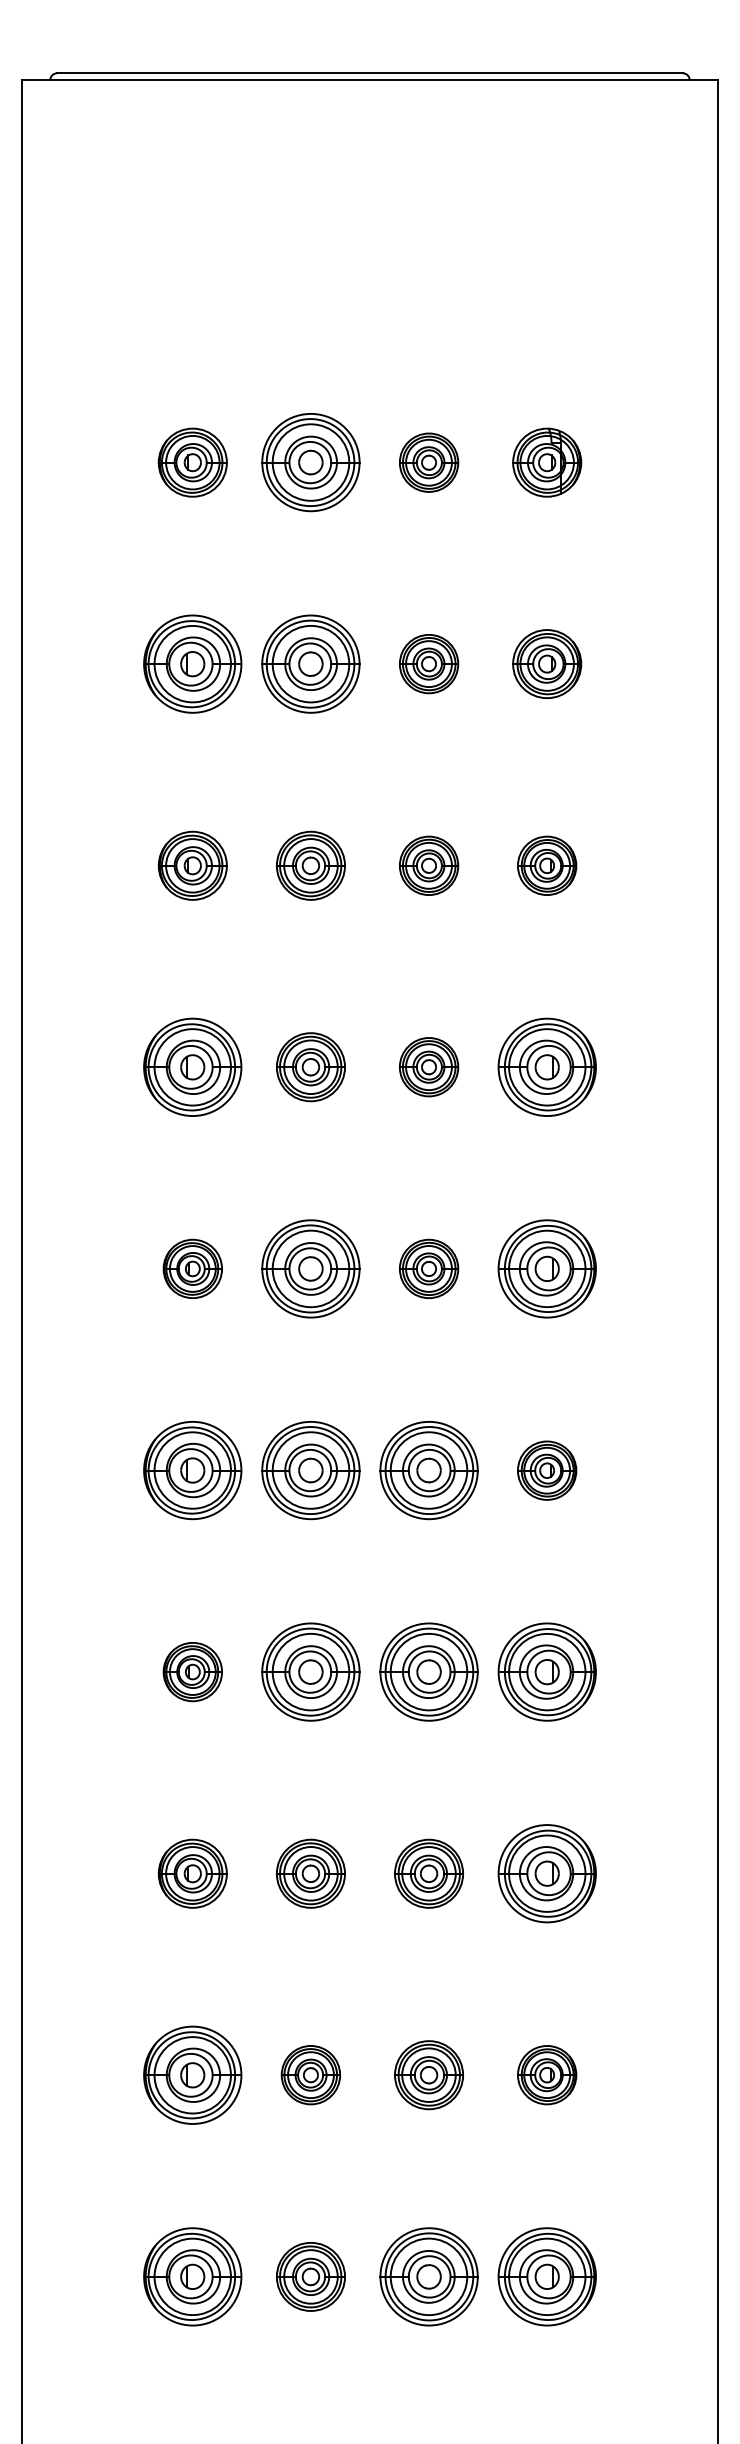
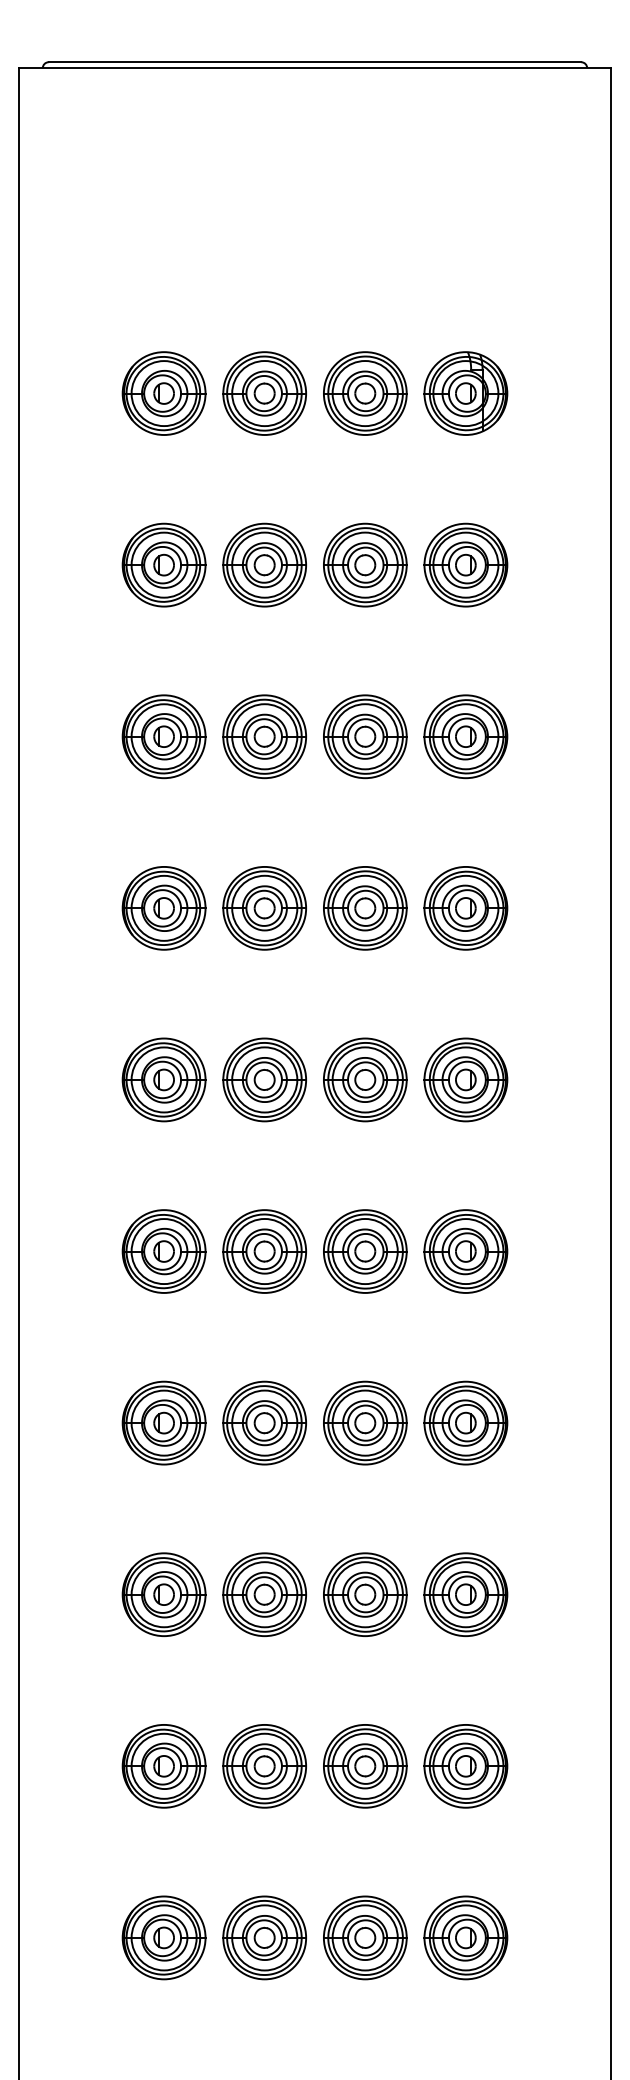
part: (192, 462) -> (163, 393), size x1.43
part: (428, 462) -> (364, 393), size x1.67
part: (546, 462) -> (465, 393), size x1.43
part: (428, 663) -> (364, 564), size x1.67
part: (546, 663) -> (465, 564), size x1.43
part: (192, 865) -> (163, 736), size x1.43
part: (310, 865) -> (264, 736), size x1.43
part: (428, 865) -> (364, 736), size x1.67
part: (546, 865) -> (465, 736), size x1.67
part: (310, 1066) -> (264, 907), size x1.43
part: (428, 1066) -> (364, 907), size x1.67
part: (192, 1268) -> (163, 1079), size x1.67
part: (428, 1268) -> (364, 1079), size x1.67
part: (546, 1470) -> (465, 1251), size x1.67
part: (192, 1671) -> (163, 1422), size x1.67
part: (192, 1873) -> (163, 1594), size x1.43
part: (310, 1873) -> (264, 1594), size x1.43
part: (428, 1873) -> (364, 1594), size x1.43
part: (310, 2074) -> (264, 1765), size x1.67
part: (428, 2074) -> (364, 1765), size x1.43
part: (546, 2074) -> (465, 1765), size x1.67
part: (310, 2276) -> (264, 1937), size x1.43

